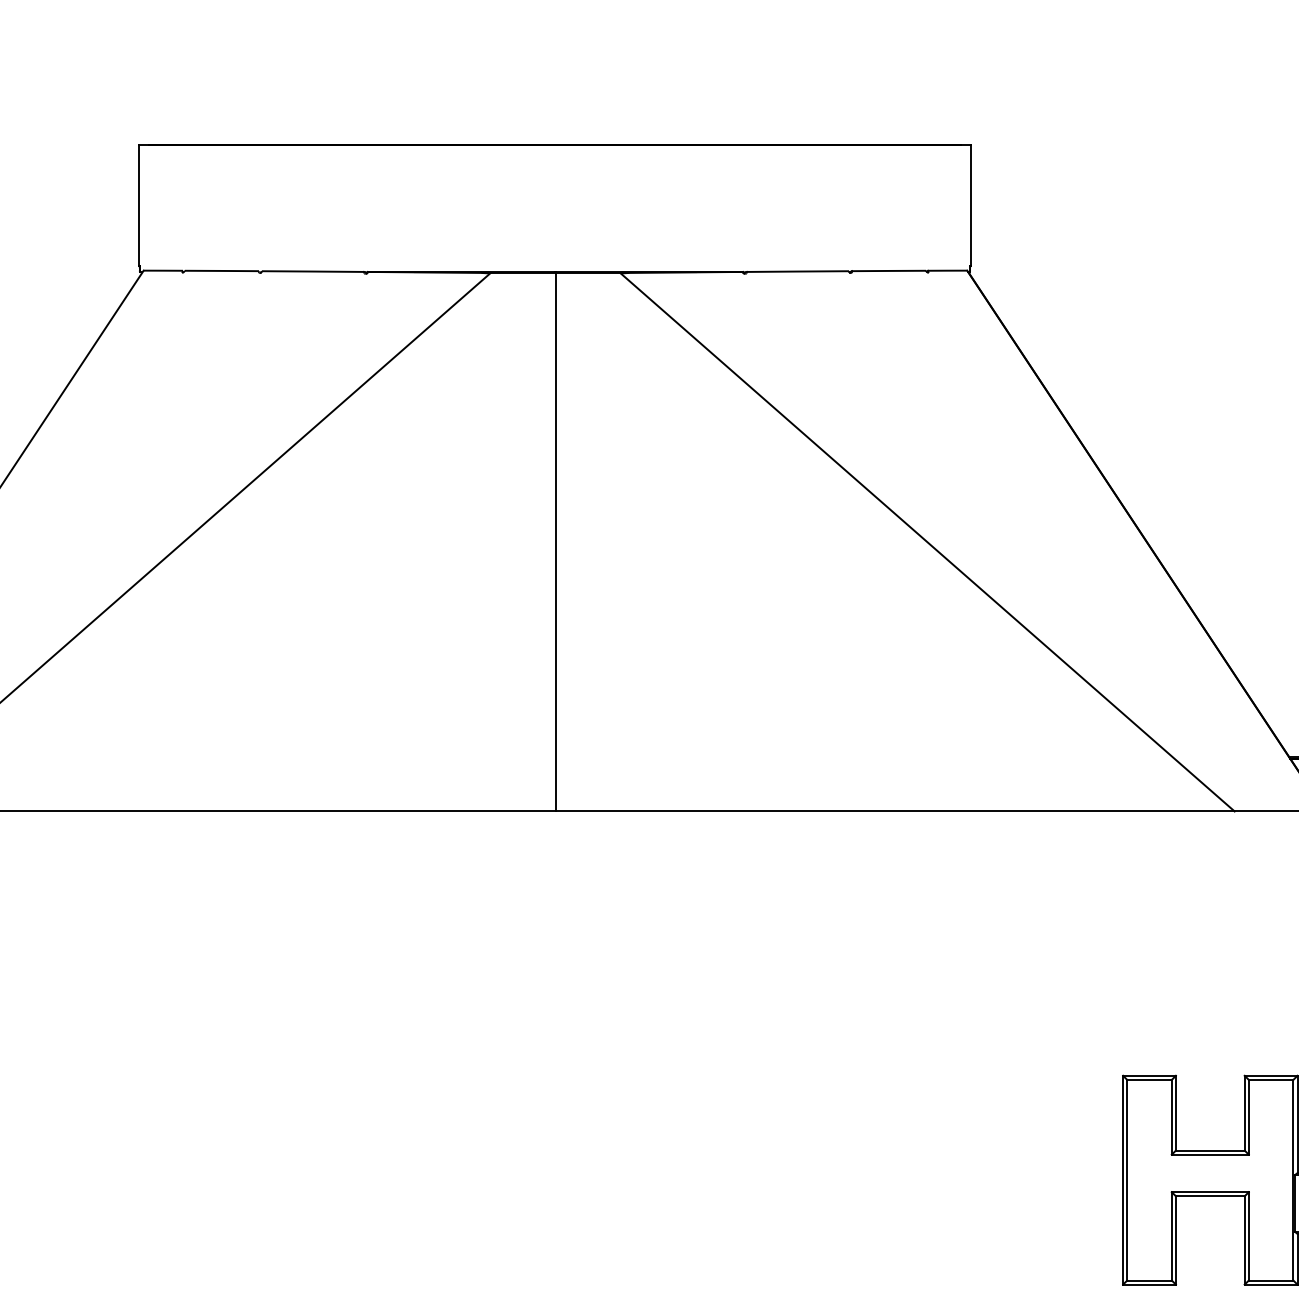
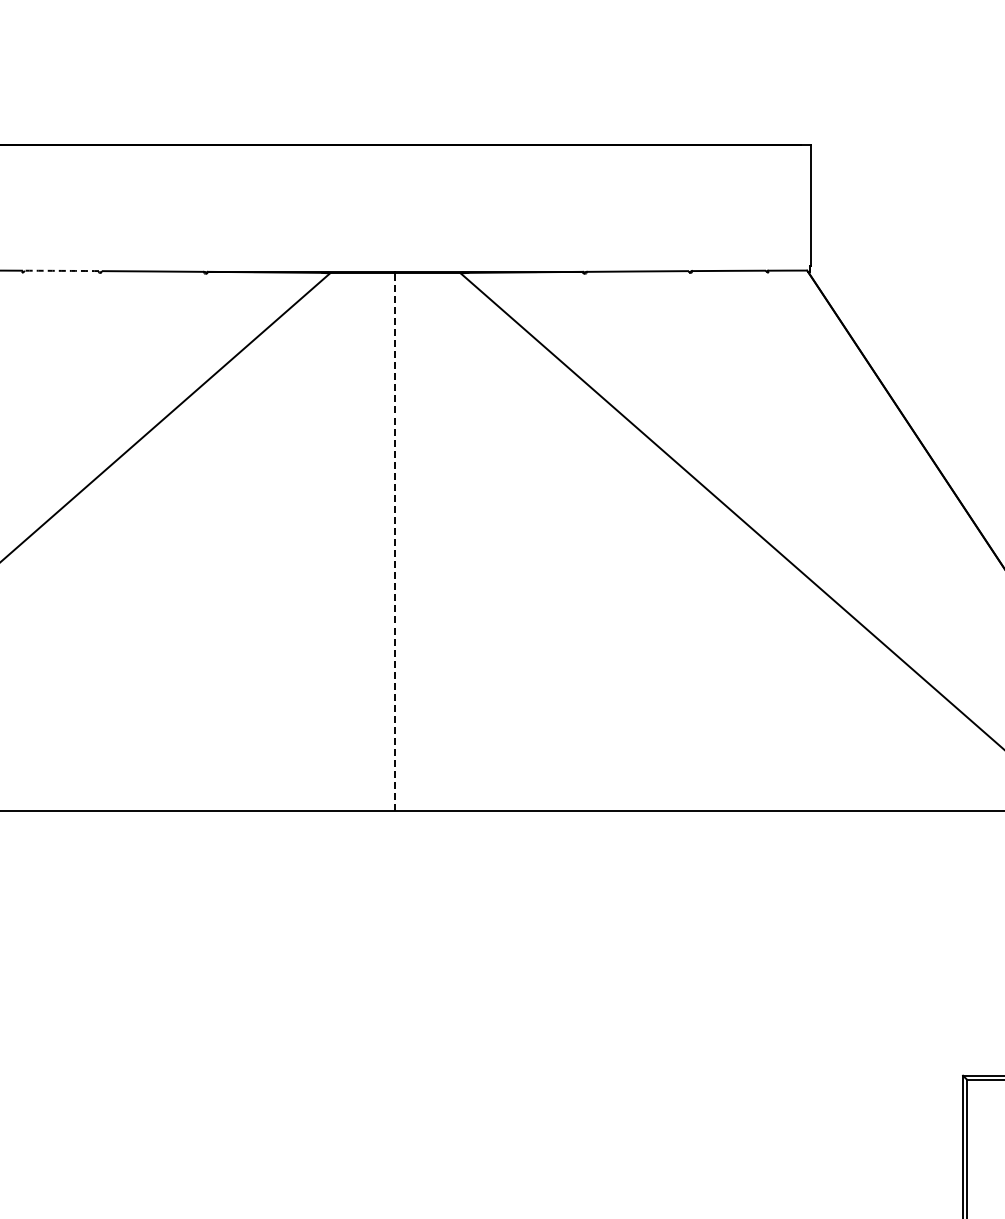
arc: (221, 270) -> (61, 270), solid -> dashed
line: (555, 542) -> (395, 542), solid -> dashed

